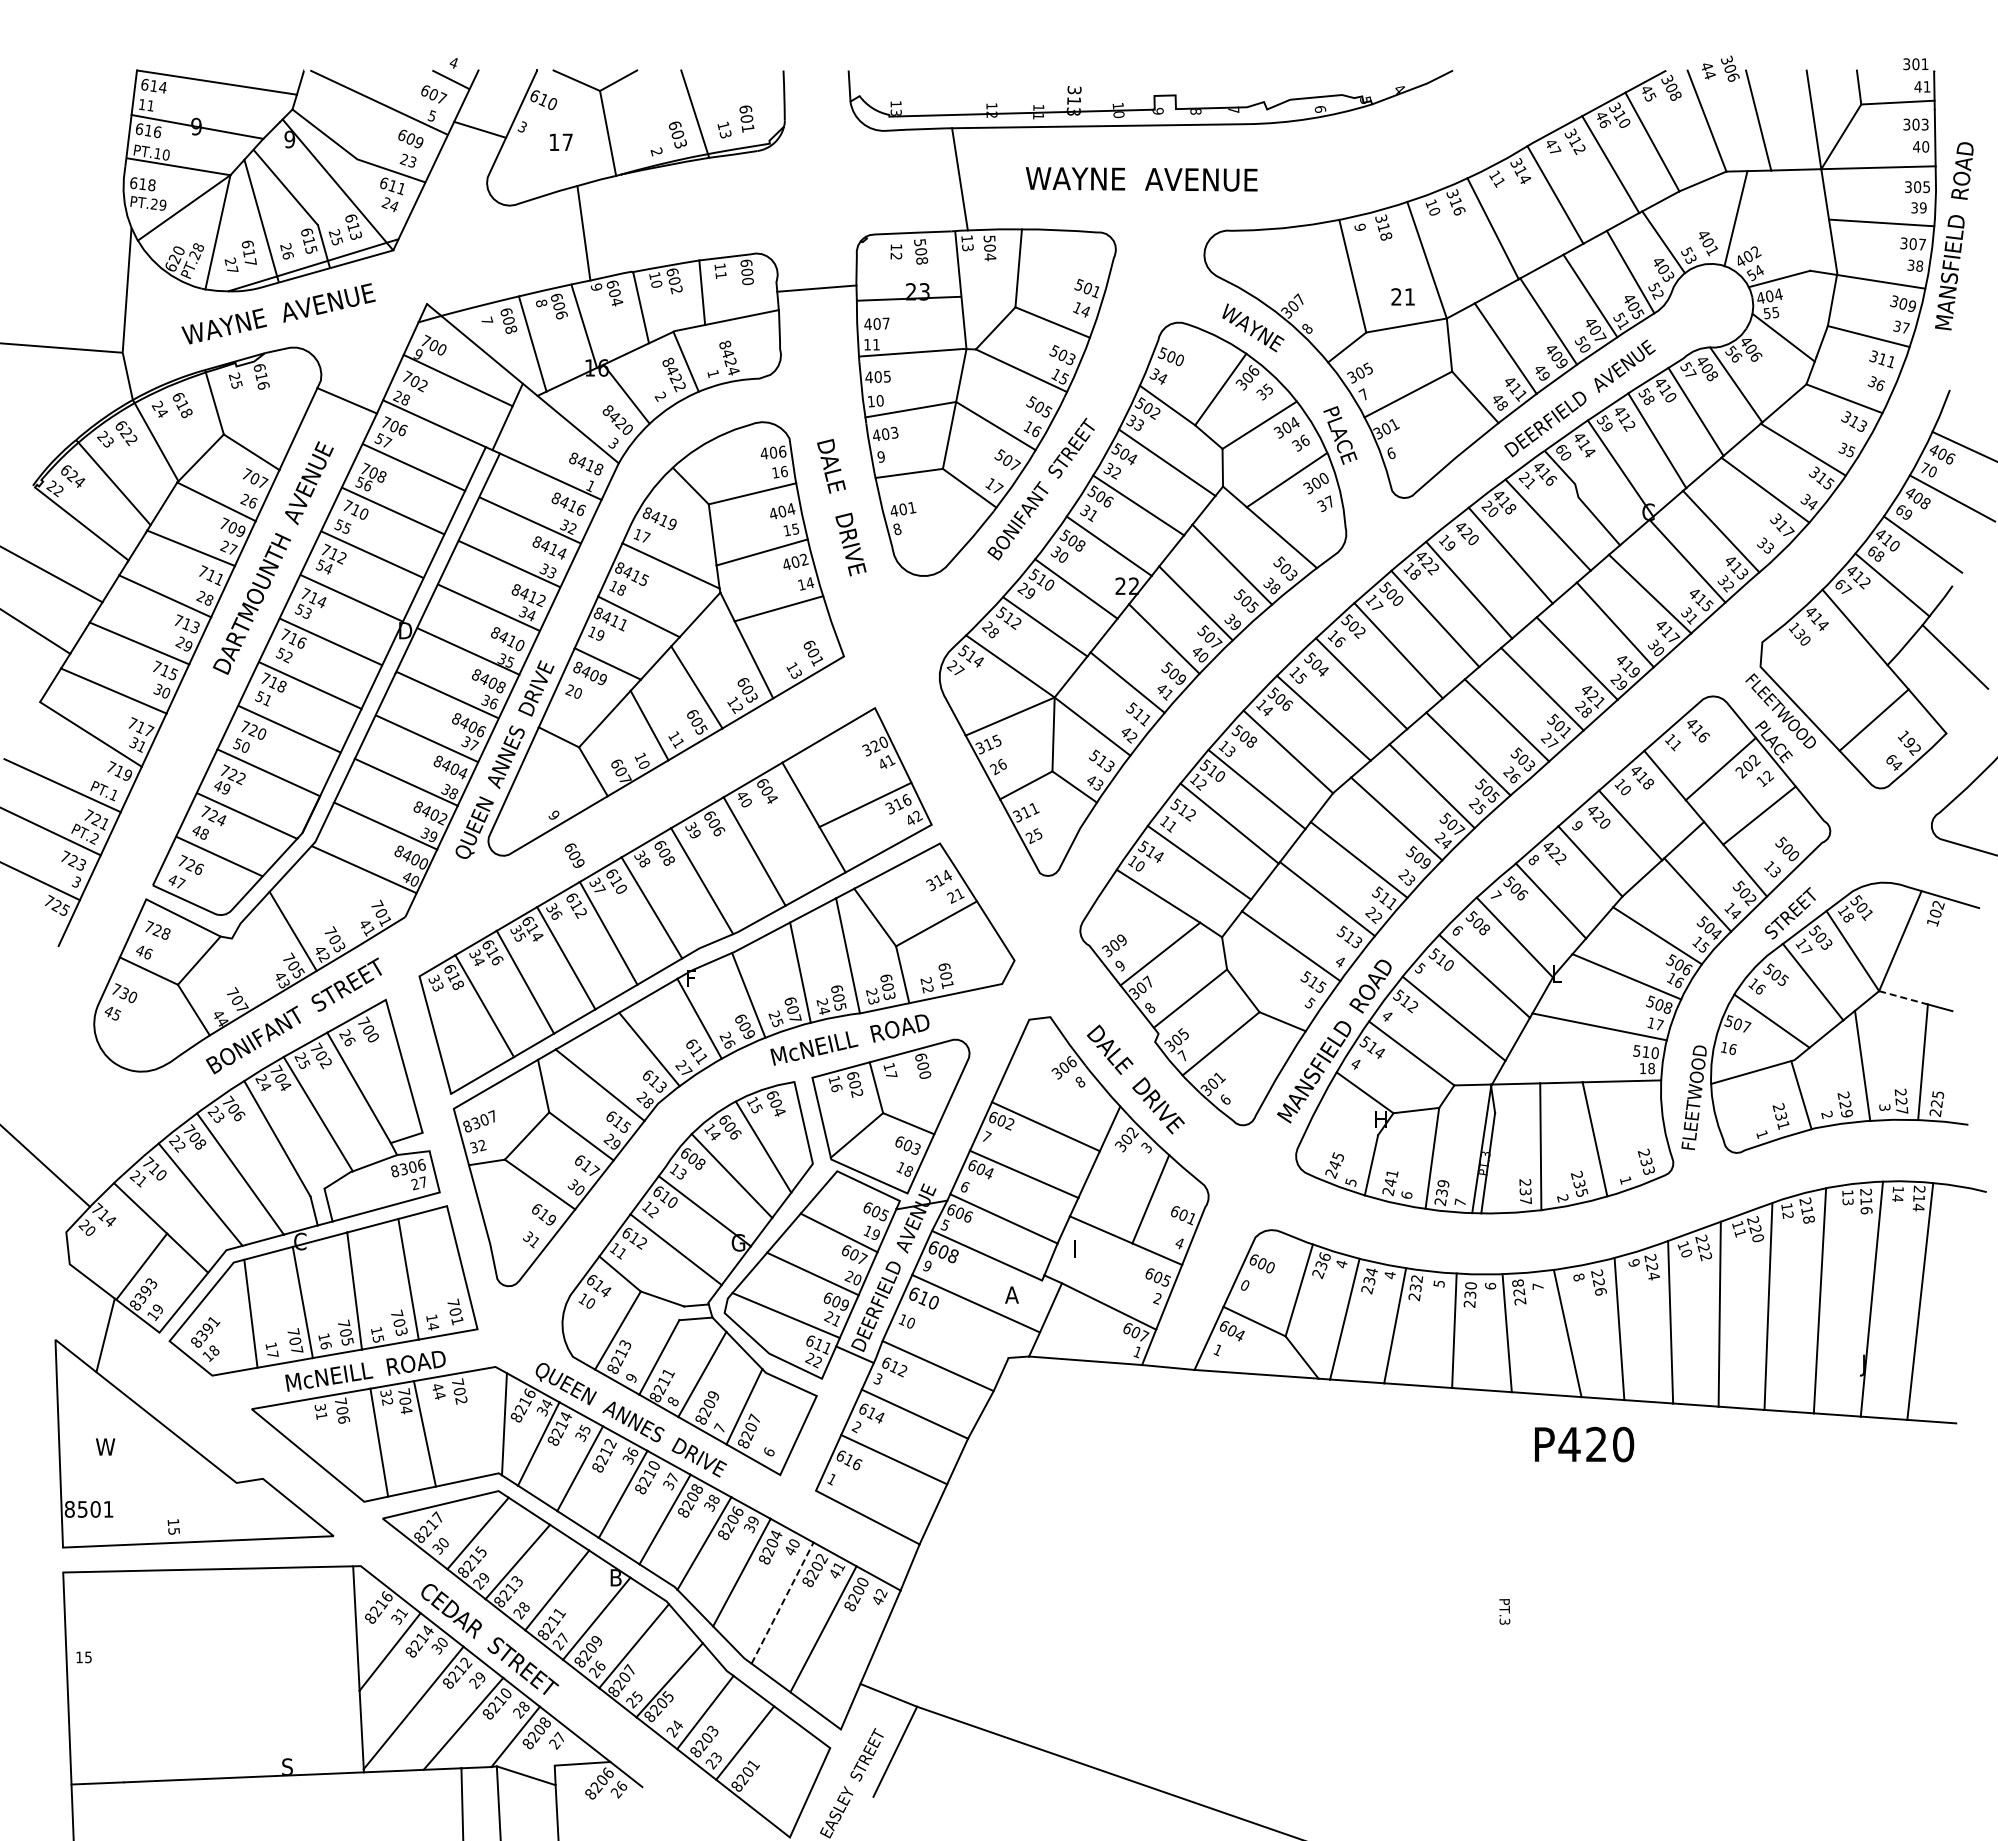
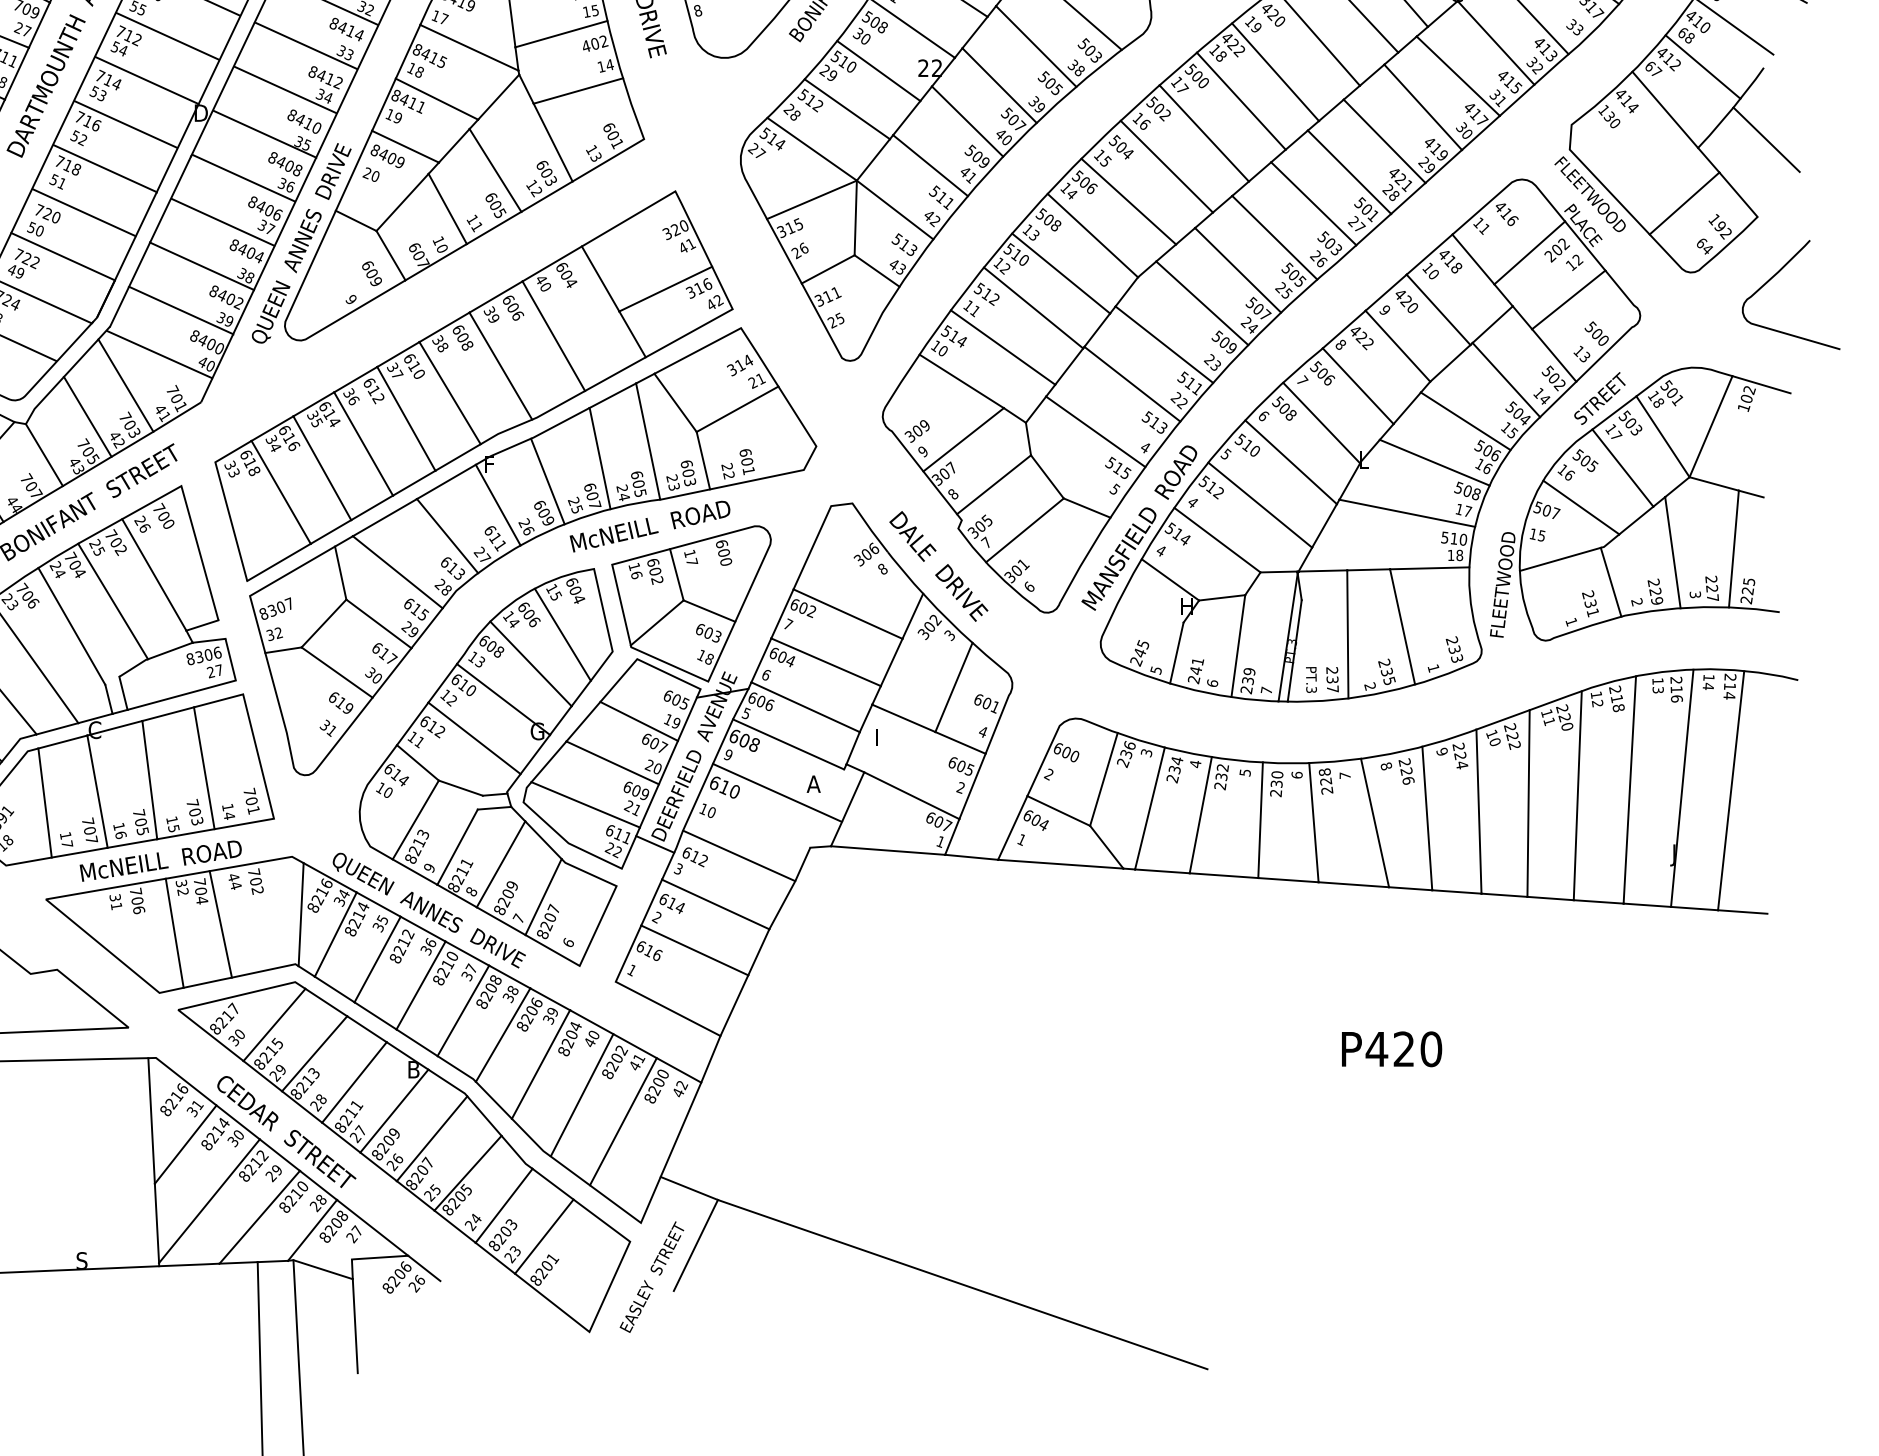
text: (574, 855) -> (371, 273), moved
line: (330, 900) -> (125, 385), added
line: (249, 968) -> (43, 454), added
line: (1904, 997) -> (1715, 483), dashed -> solid
text: (1732, 1048) -> (1541, 535), 16 -> 15
text: (1341, 1264) -> (1146, 753), 4 -> 3
text: (1244, 1285) -> (1048, 774), 0 -> 2
text: (1584, 1444) -> (1391, 1049), moved
line: (782, 1603) -> (581, 1095), dashed -> solid
text: (1504, 1611) -> (1311, 679), moved

